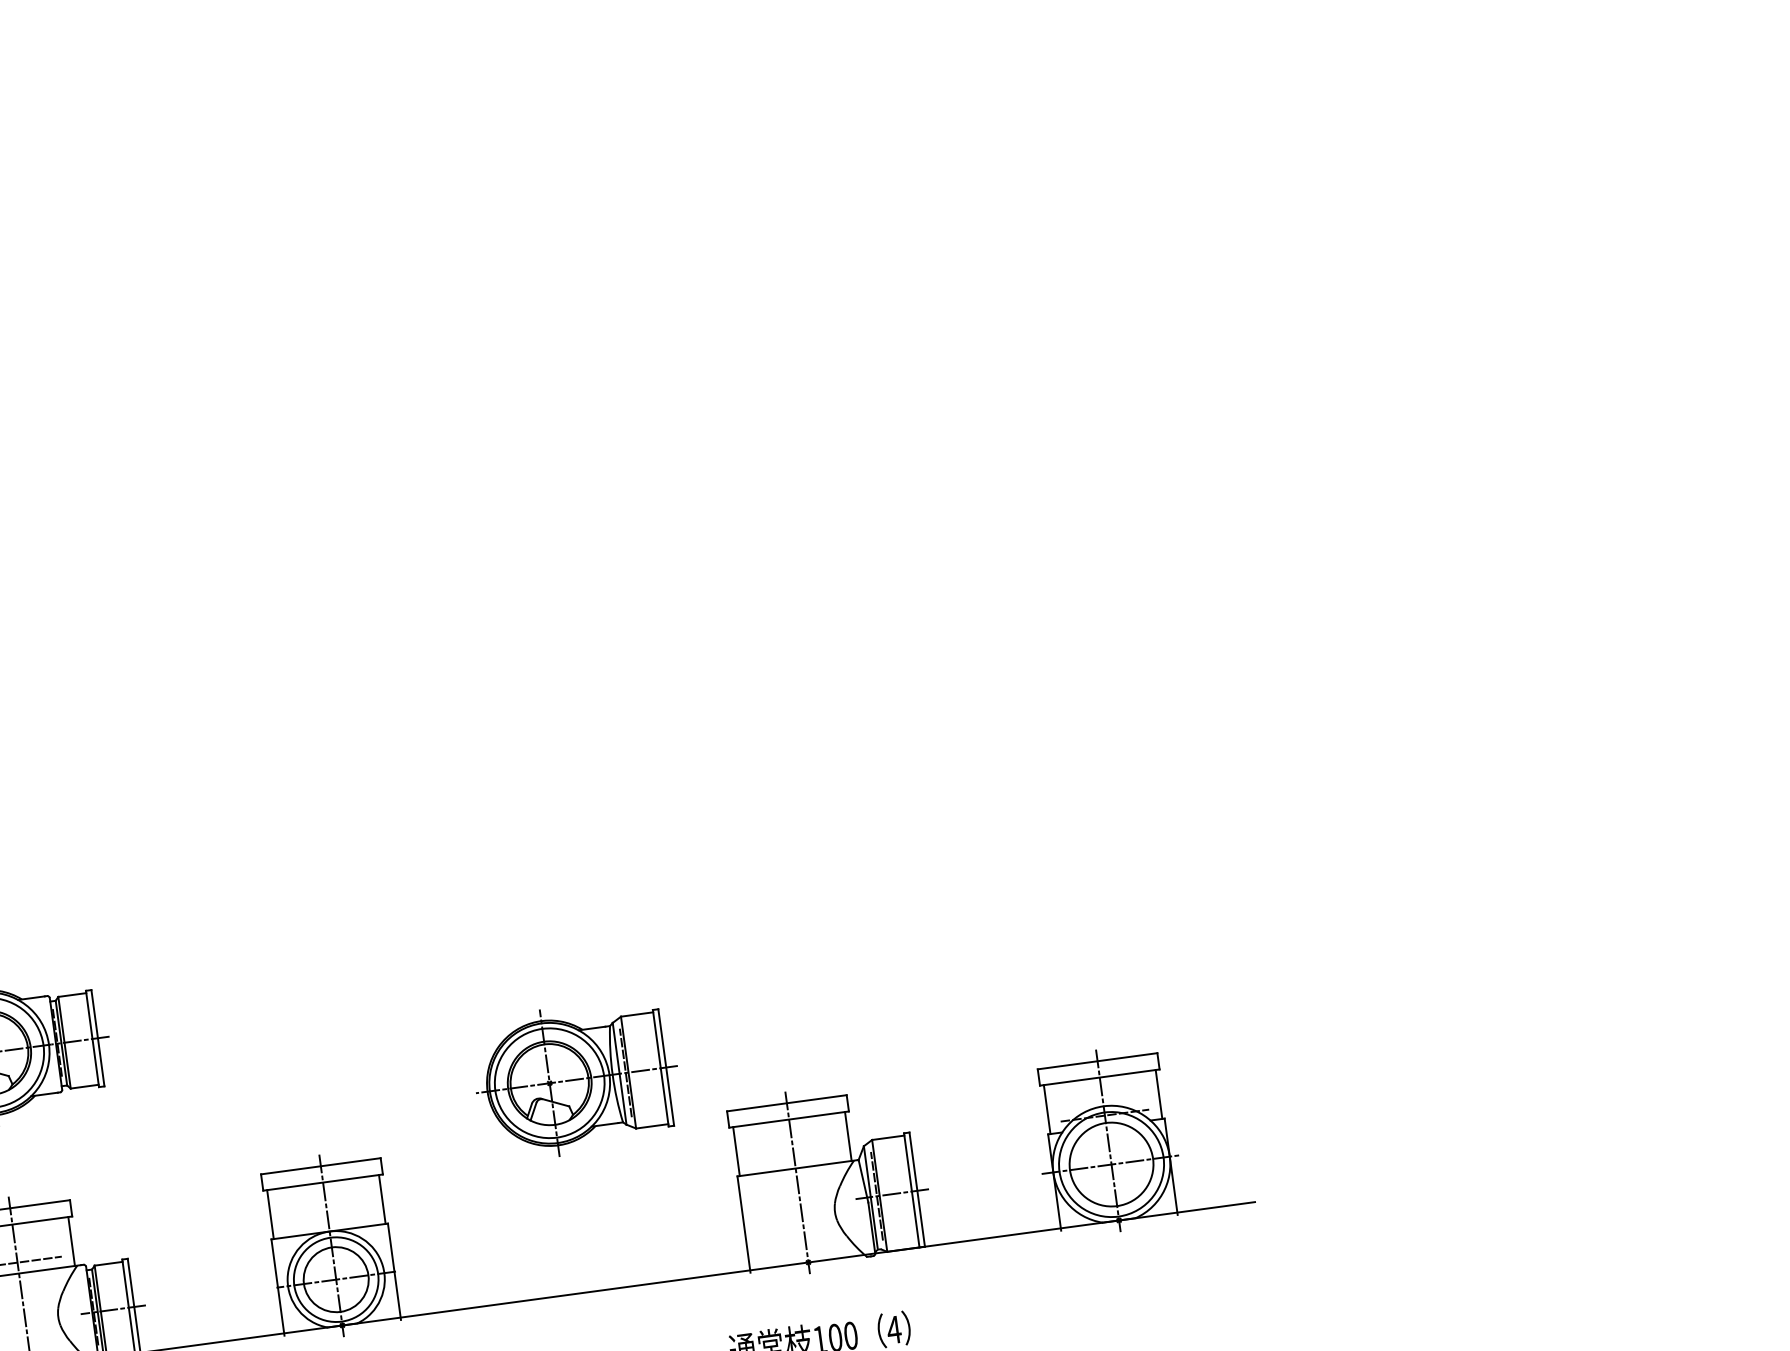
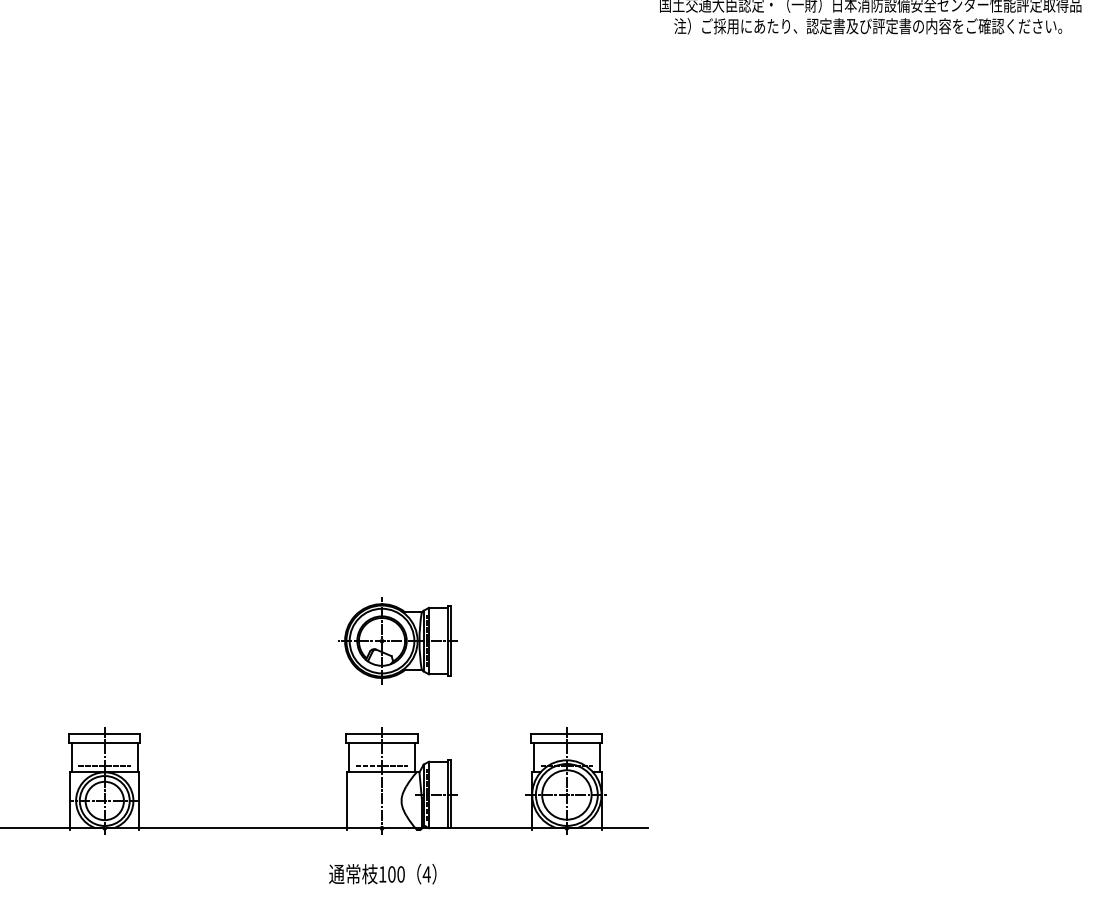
part: (575, 1078) -> (397, 640), moved
line: (793, 1157) -> (381, 765), added
line: (327, 1220) -> (104, 765), added

